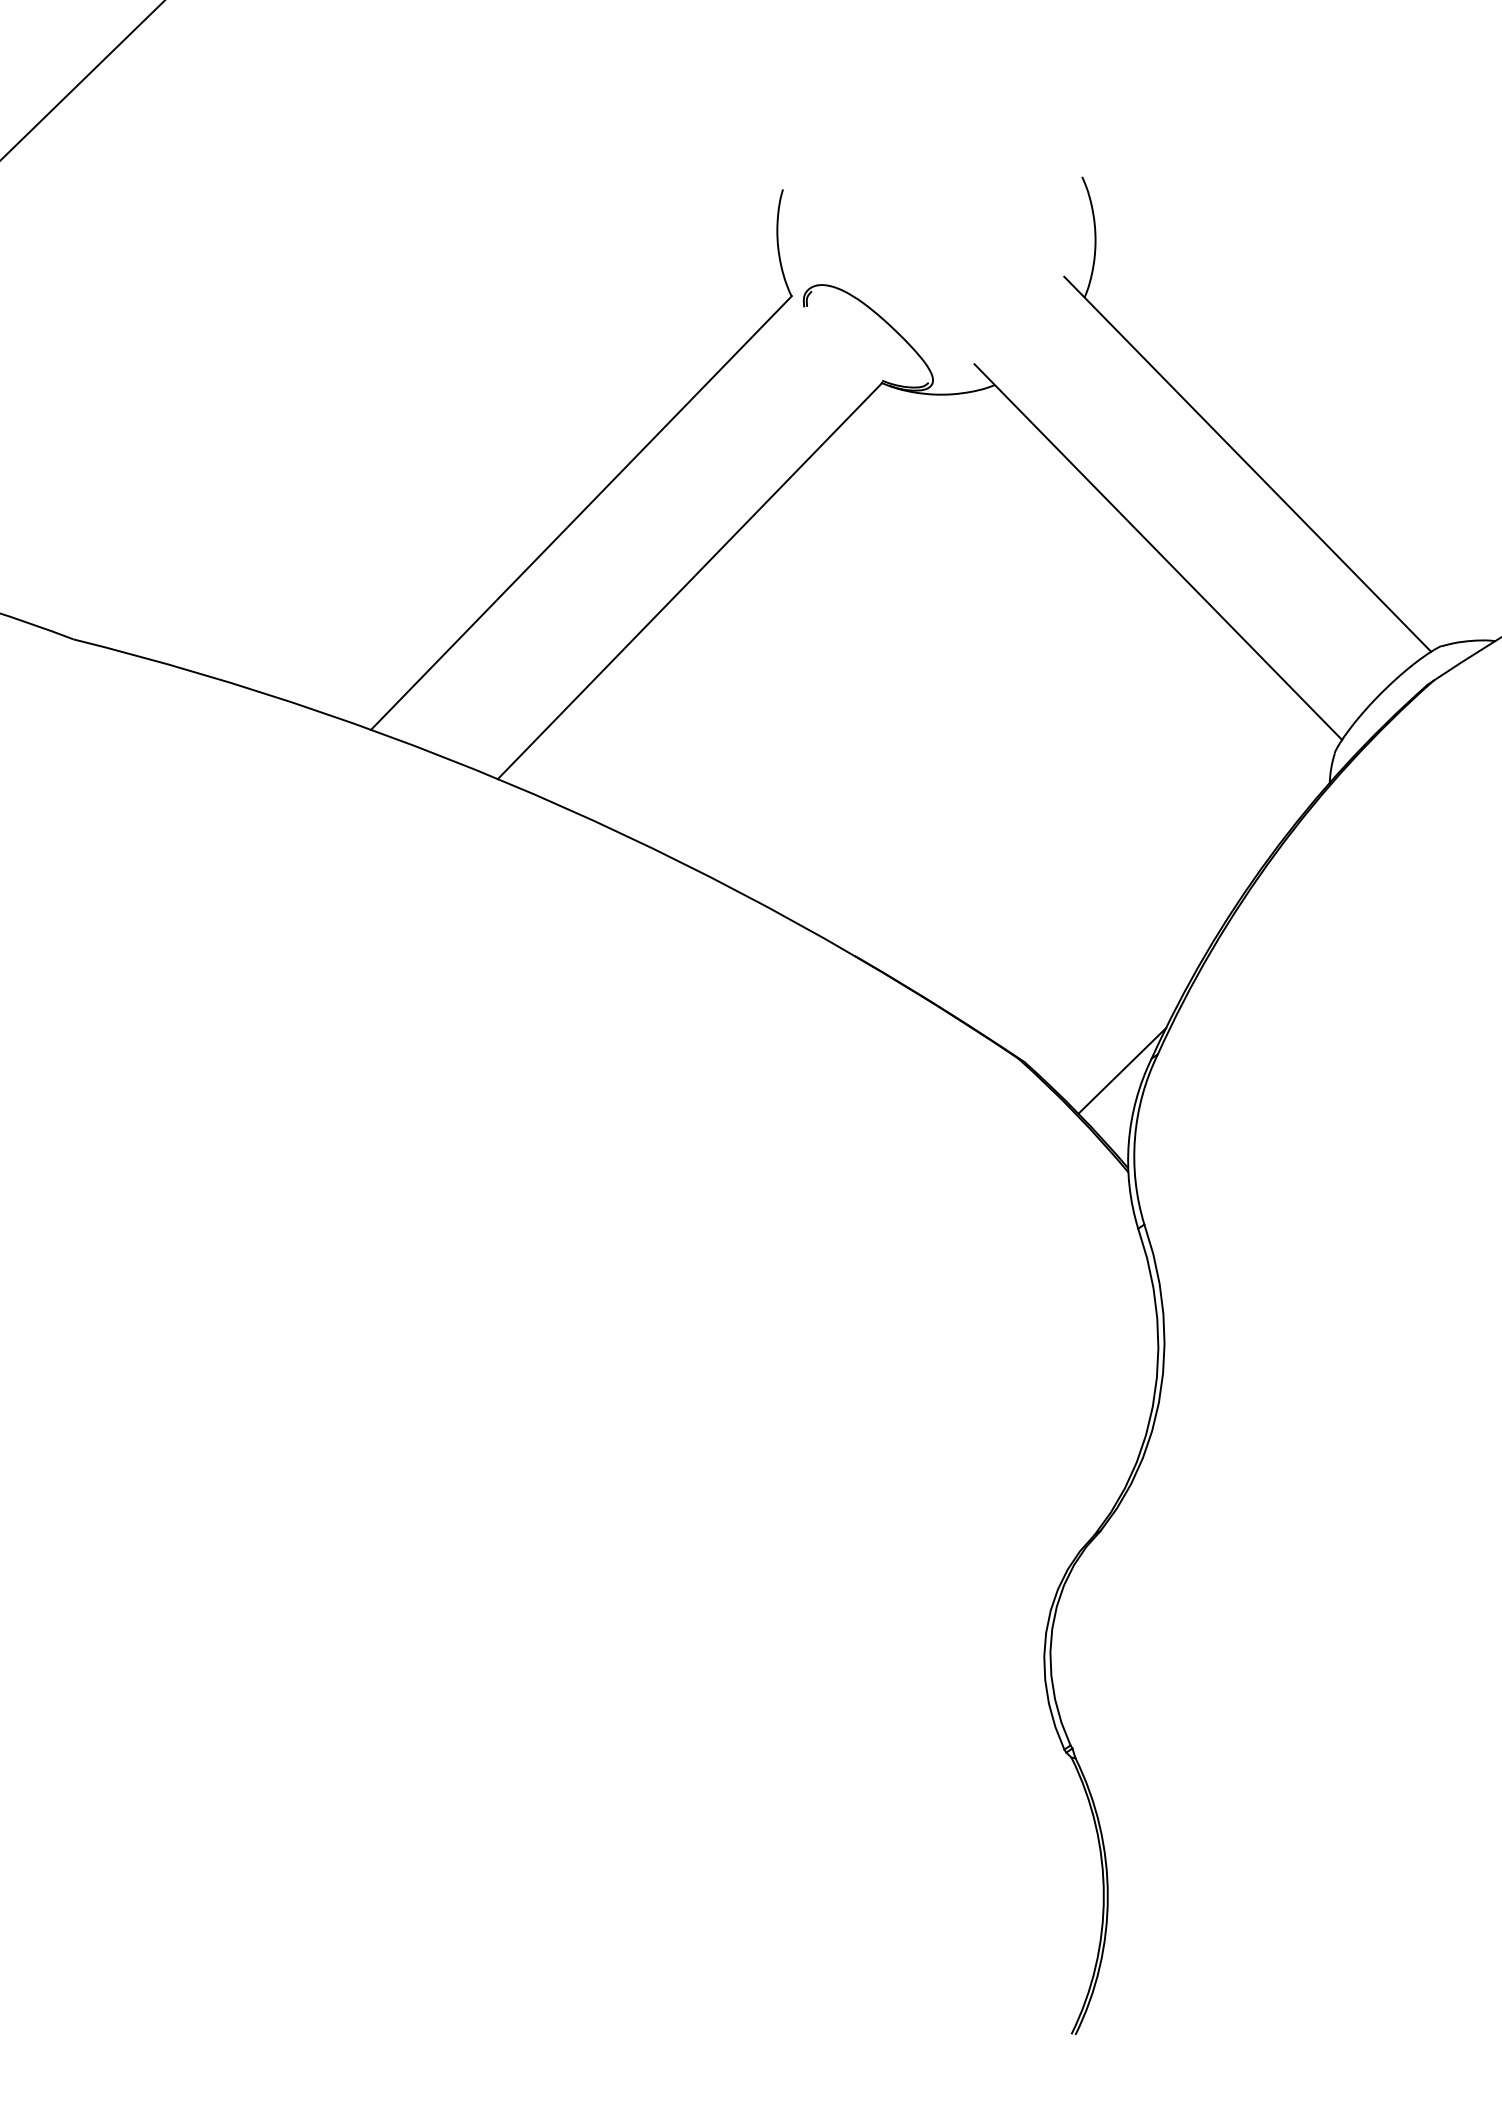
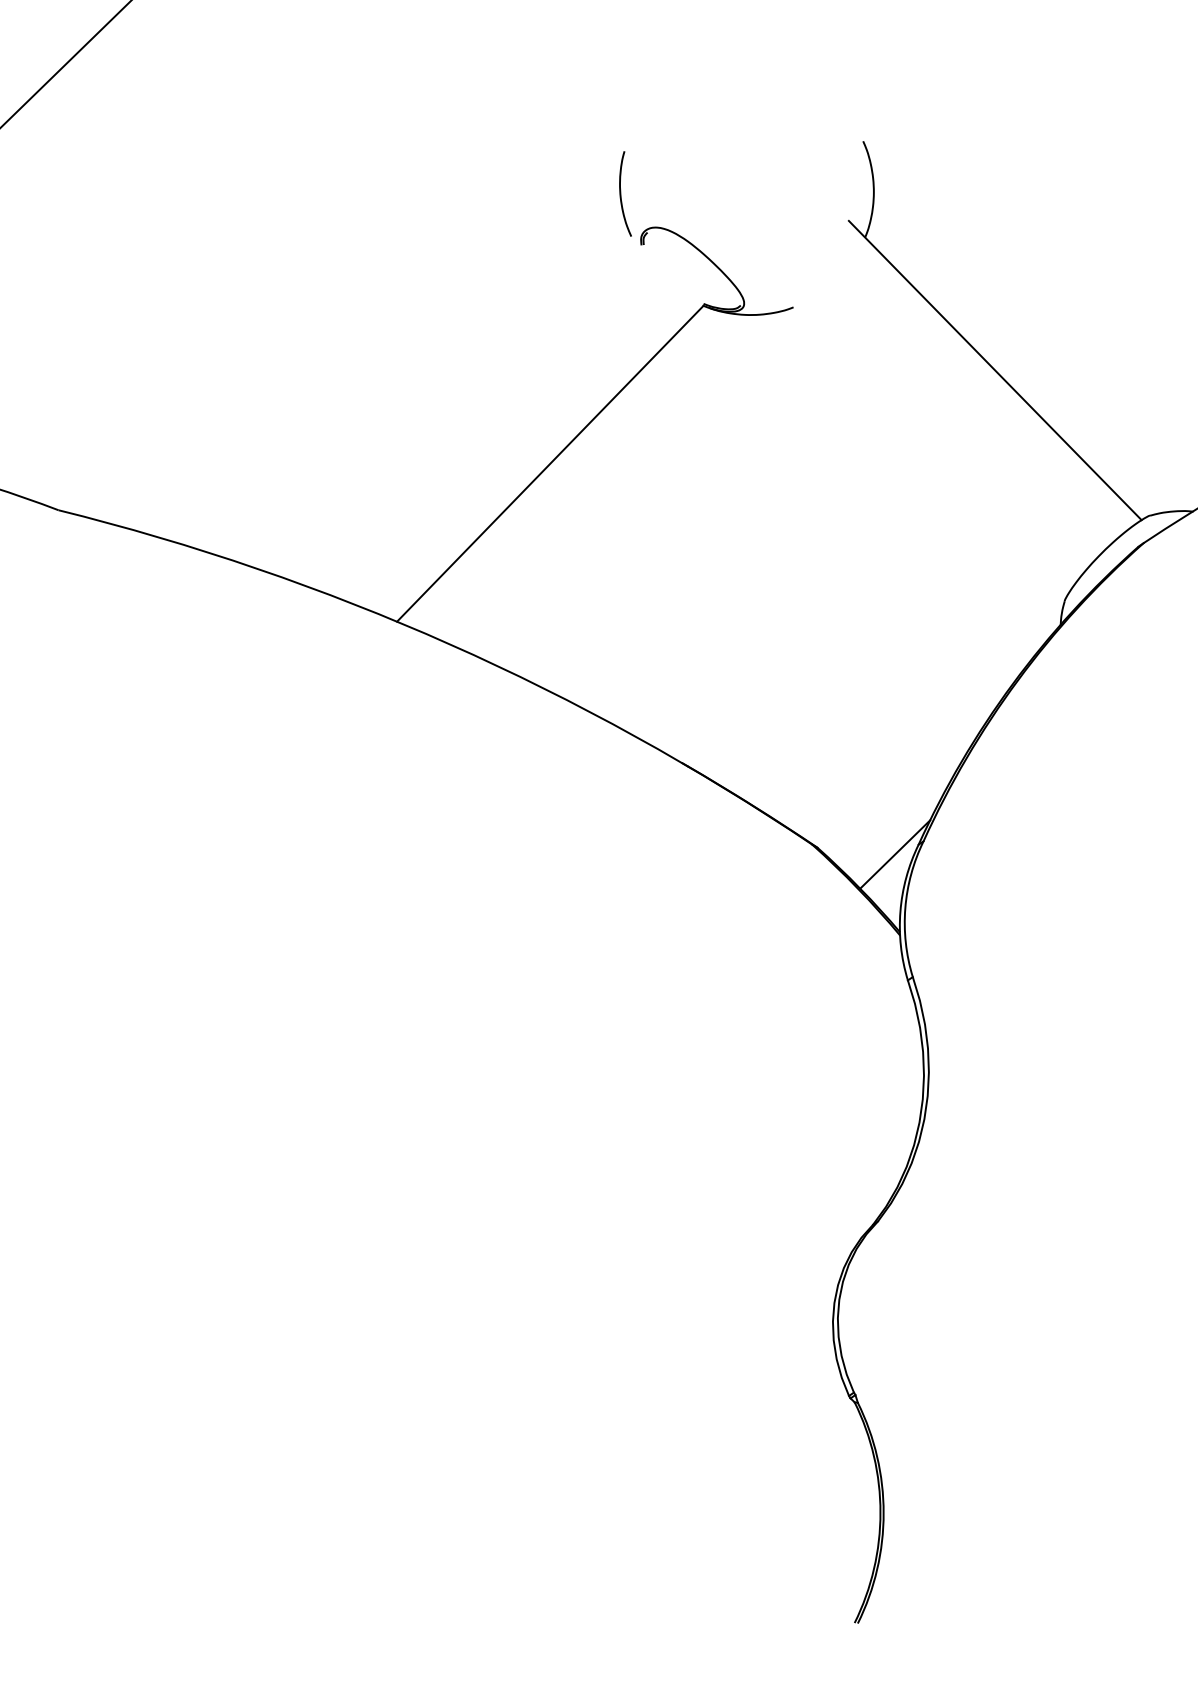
line: (581, 513) -> (463, 409), removed
line: (1157, 551) -> (923, 440), removed

